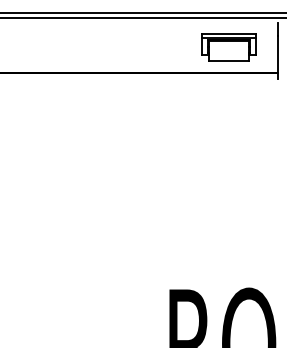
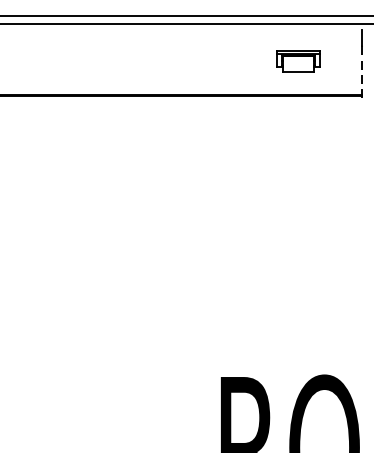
part: (228, 47) -> (297, 61), size x0.6
line: (278, 57) -> (362, 74), solid -> dashed

